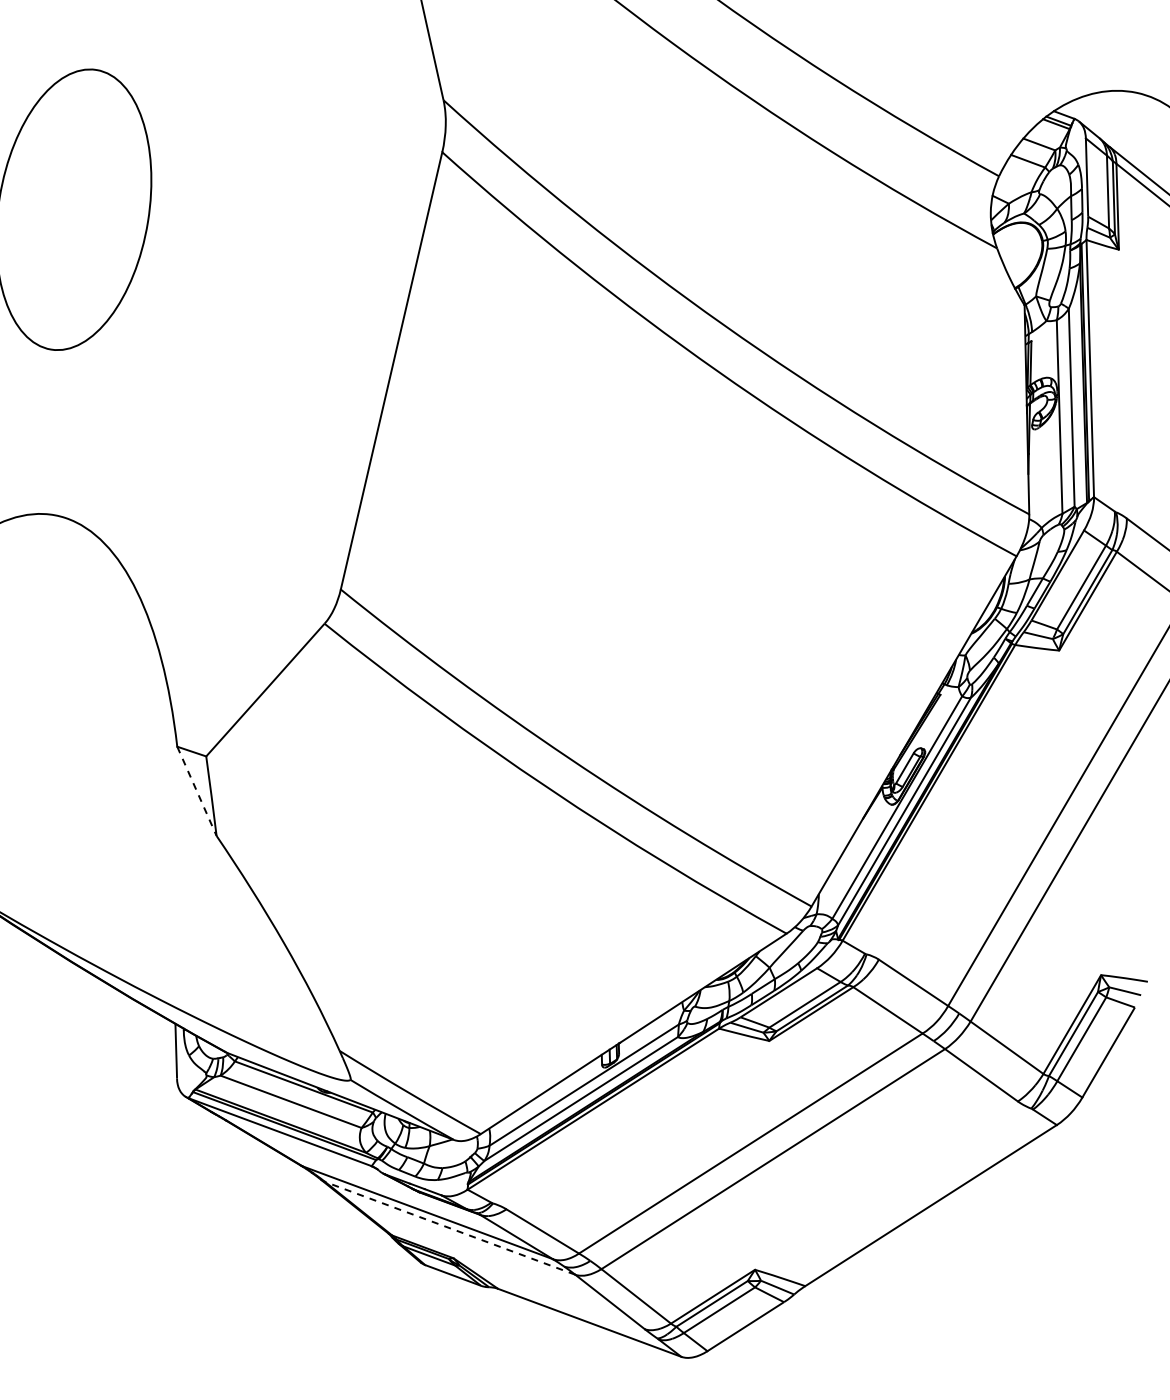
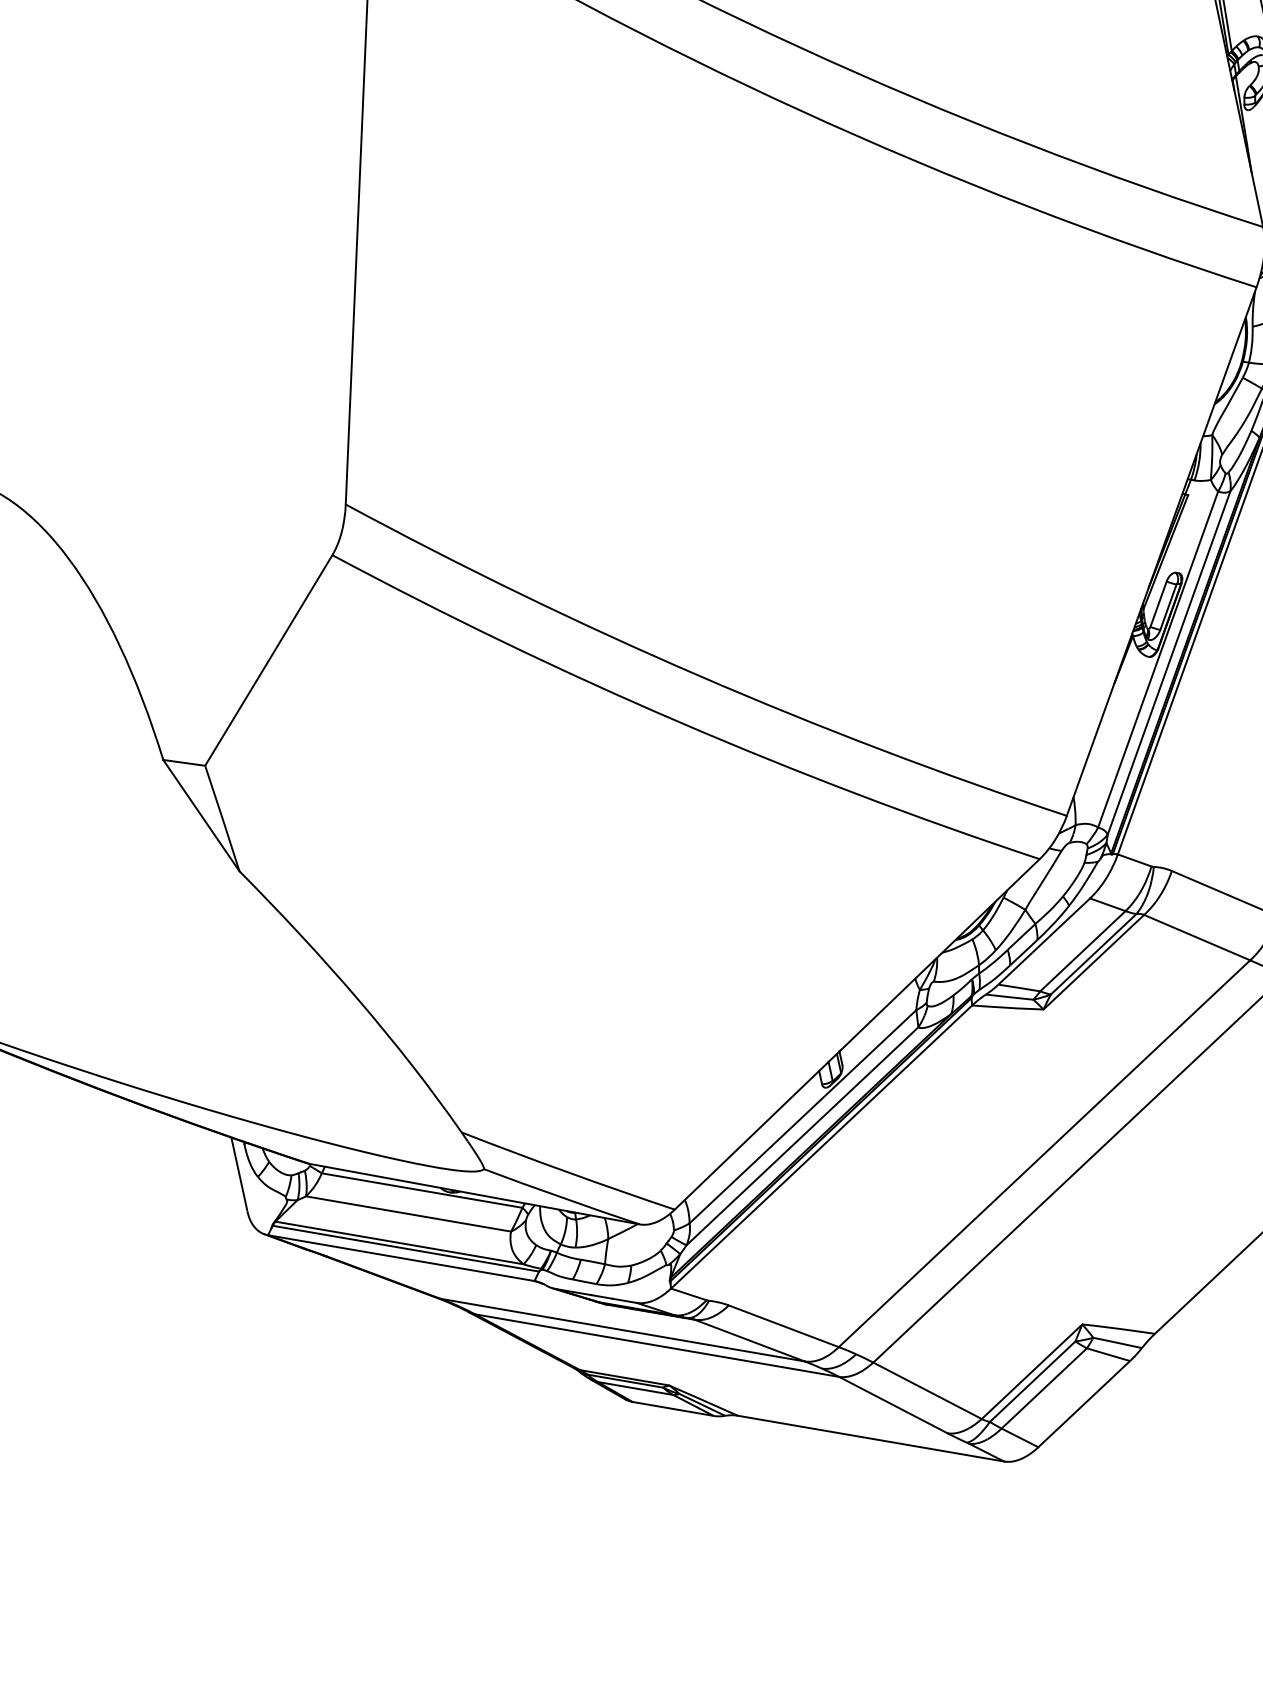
line: (196, 791) -> (200, 815), dashed -> solid
line: (449, 1228) -> (656, 1346), dashed -> solid

